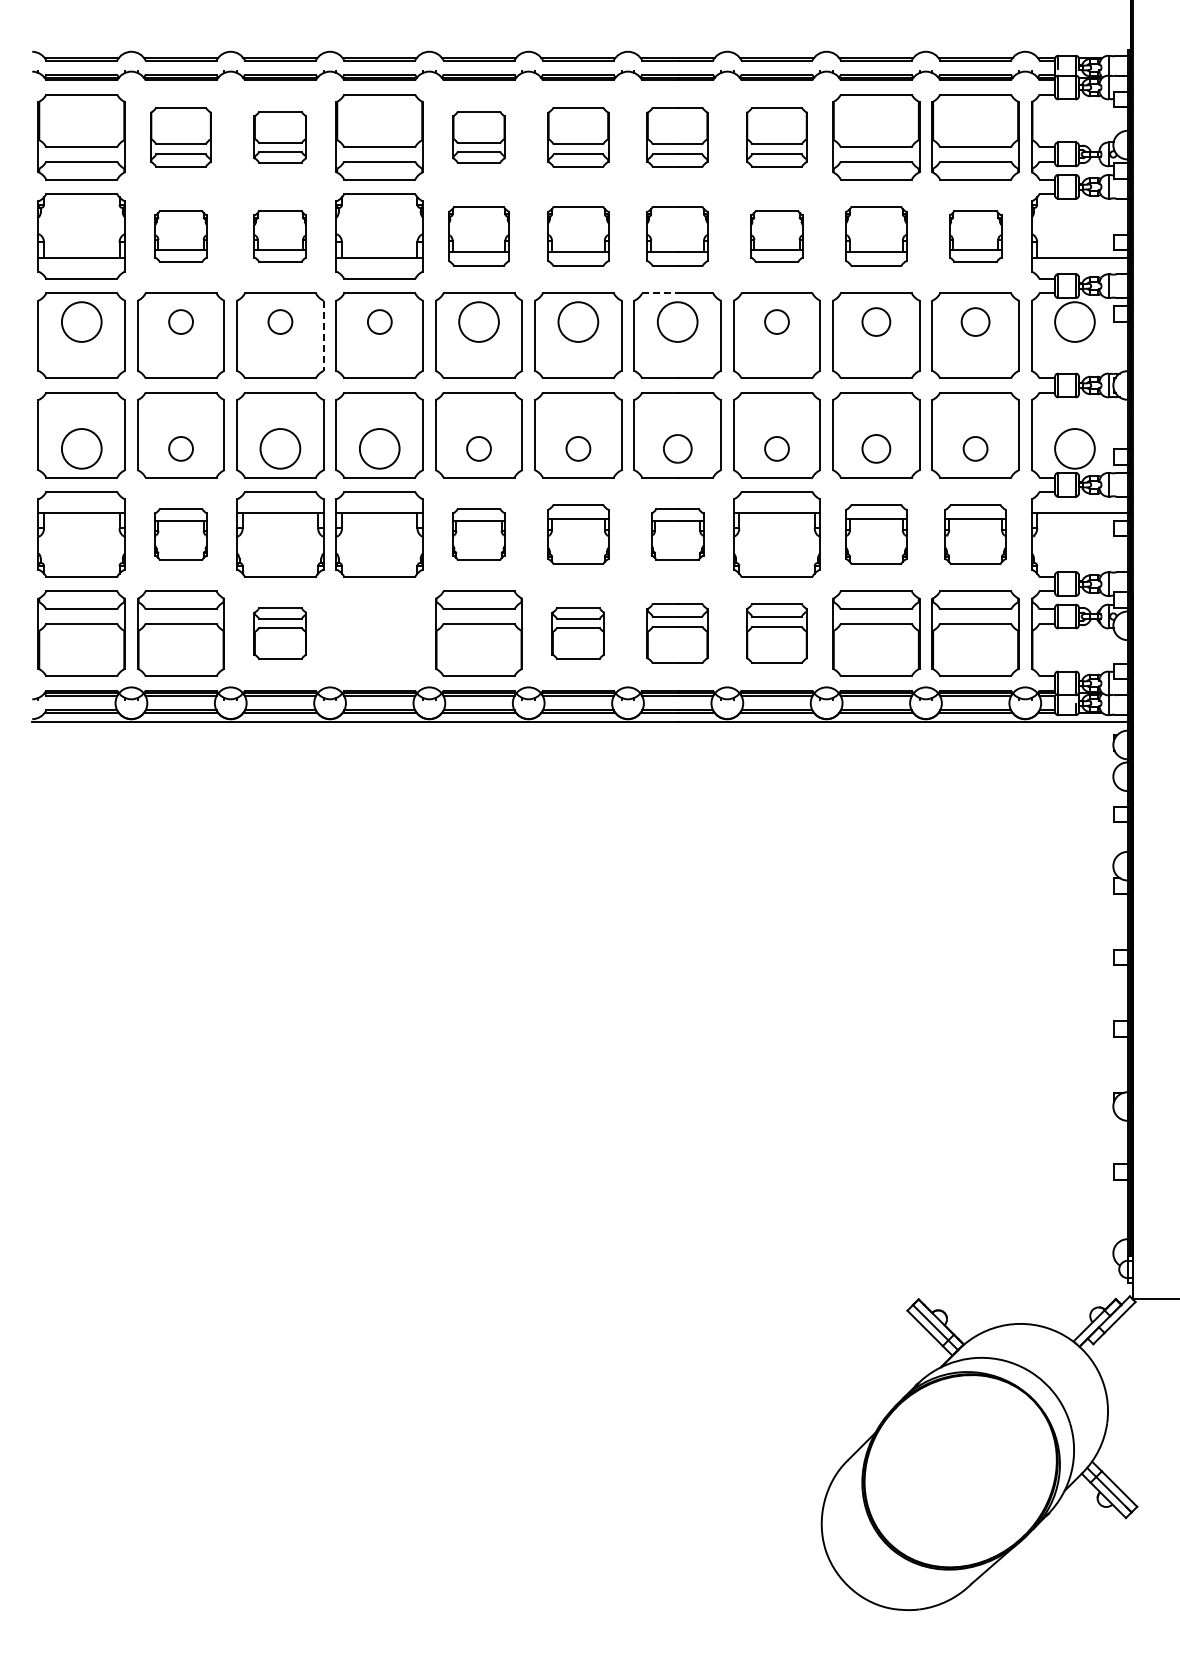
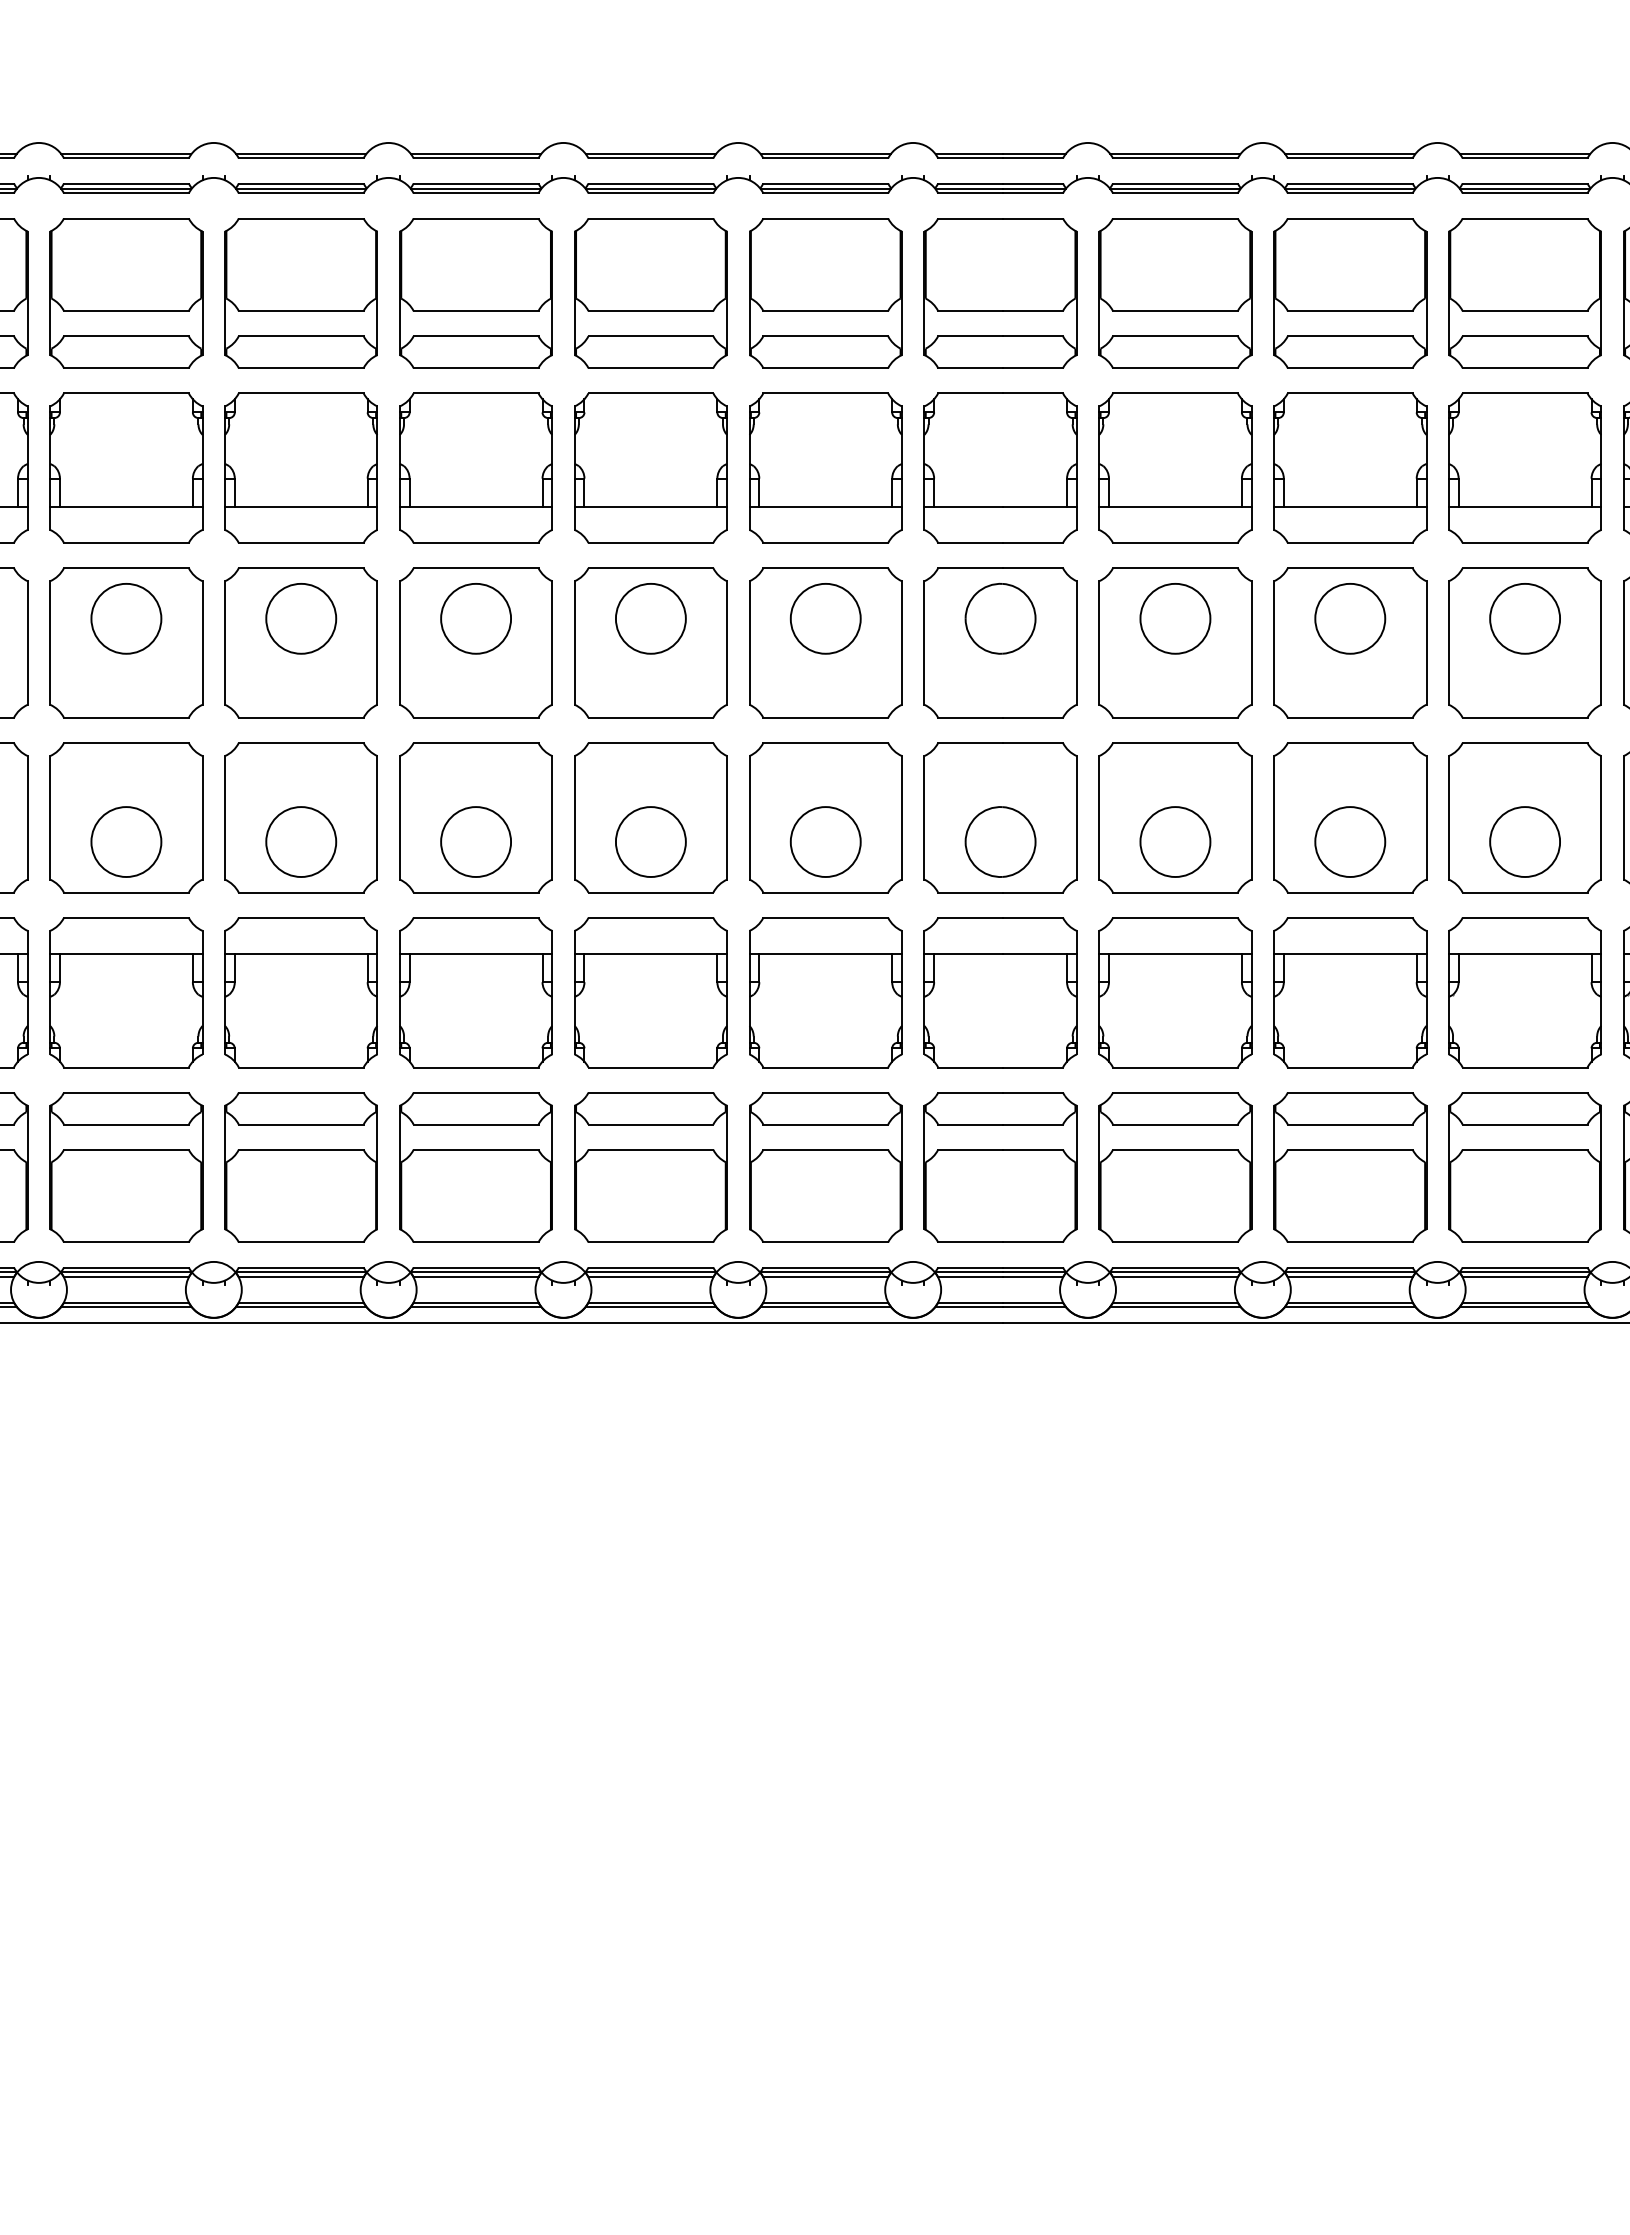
part: (180, 137) -> (125, 293), size x1.43
part: (280, 137) -> (301, 293), size x1.67
part: (478, 137) -> (649, 293), size x1.67
part: (578, 137) -> (825, 293), size x1.43
part: (677, 137) -> (1000, 293), size x1.43
part: (776, 137) -> (1174, 293), size x1.43
part: (180, 236) -> (125, 468), size x1.67
part: (280, 236) -> (301, 468), size x1.67
part: (478, 236) -> (649, 468), size x1.43
part: (578, 236) -> (825, 468), size x1.43
part: (677, 236) -> (1000, 468), size x1.43
part: (776, 236) -> (1174, 468), size x1.67
part: (876, 236) -> (1350, 468), size x1.43
part: (975, 236) -> (1524, 468), size x1.67
line: (661, 293) -> (972, 568), dashed -> solid
part: (180, 321) -> (125, 617), size x1.67
part: (280, 321) -> (301, 617), size x1.67
part: (379, 321) -> (475, 617), size x1.67
part: (776, 321) -> (1174, 617), size x1.67
part: (876, 321) -> (1350, 617), size x1.43
part: (975, 321) -> (1524, 617), size x1.43
line: (323, 336) -> (377, 644), dashed -> solid
part: (180, 448) -> (125, 841), size x1.67
part: (478, 448) -> (649, 841), size x1.67
part: (578, 448) -> (825, 841), size x1.67
part: (677, 448) -> (1000, 841), size x1.43
part: (776, 448) -> (1174, 841), size x1.67
part: (876, 448) -> (1350, 841), size x1.43
part: (975, 448) -> (1524, 841), size x1.67
part: (180, 534) -> (125, 992), size x1.67
part: (478, 534) -> (649, 992), size x1.67
part: (578, 534) -> (825, 992), size x1.43
part: (677, 534) -> (1000, 992), size x1.67
part: (876, 534) -> (1350, 992), size x1.43
part: (975, 534) -> (1524, 992), size x1.43
part: (280, 633) -> (301, 1167), size x1.67
part: (379, 633) -> (475, 1167), added
part: (578, 633) -> (825, 1167), size x1.67
part: (677, 633) -> (1000, 1167), size x1.43
part: (776, 633) -> (1174, 1167), size x1.43

